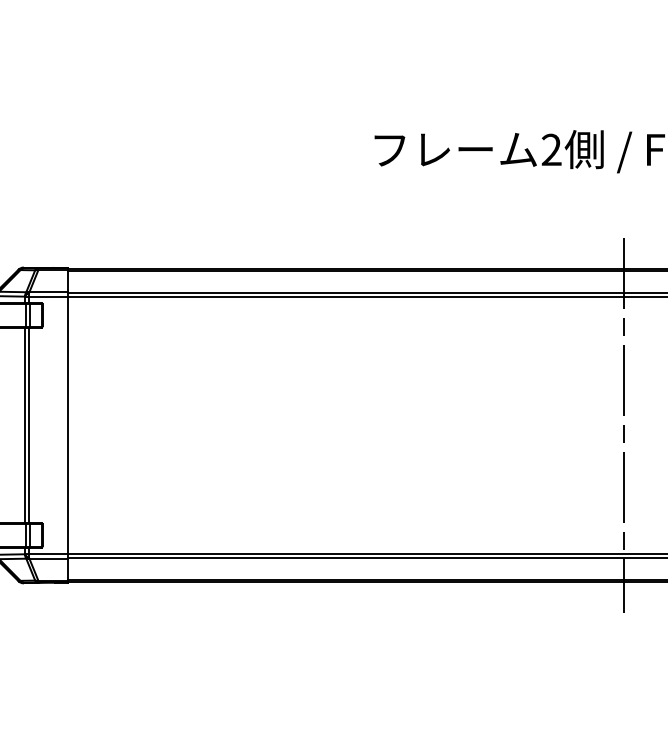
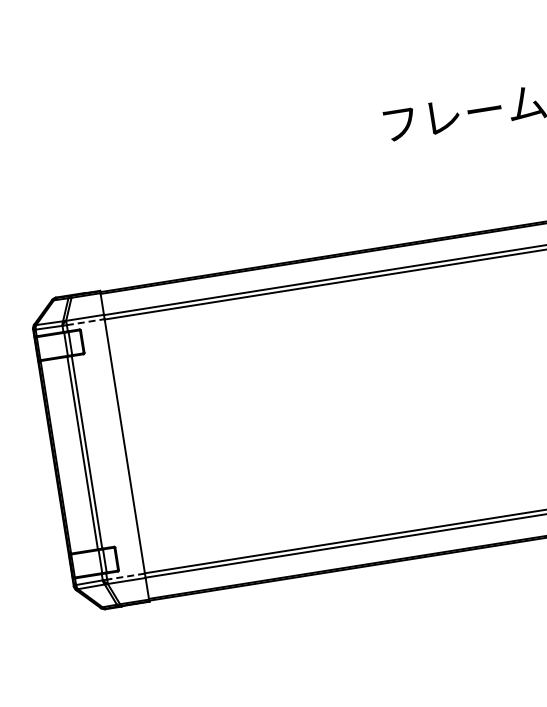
line: (49, 296) -> (86, 321), solid -> dashed
line: (48, 554) -> (126, 576), solid -> dashed

